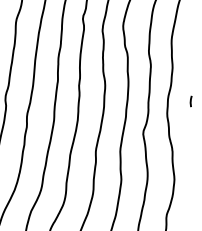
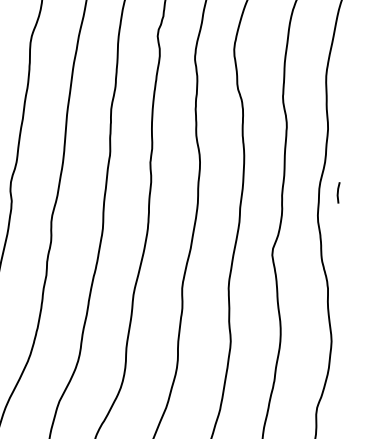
curve: (190, 101) -> (337, 192), moved

